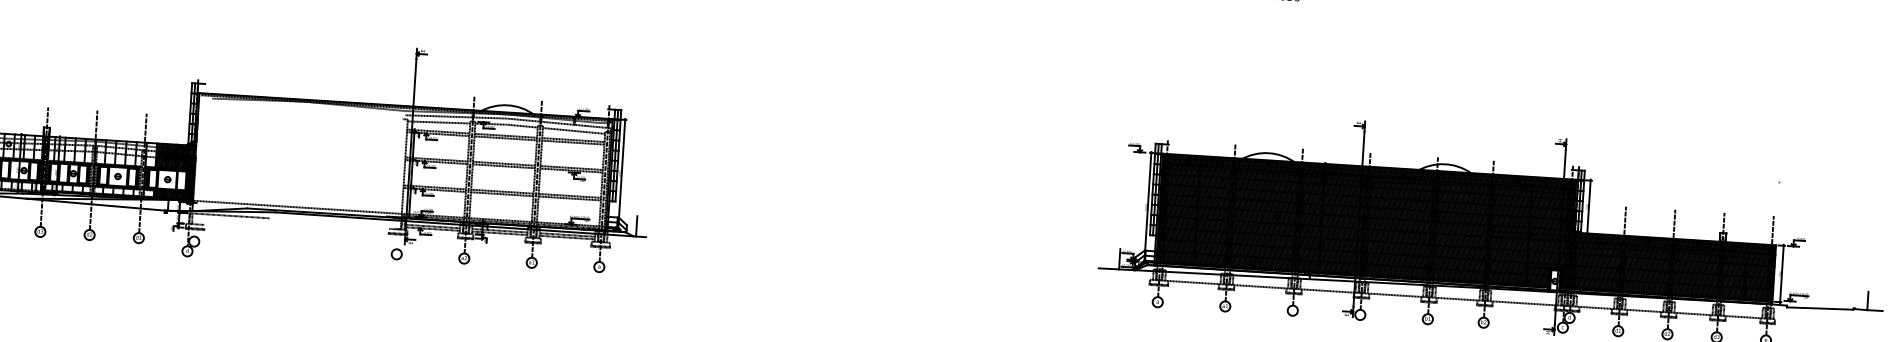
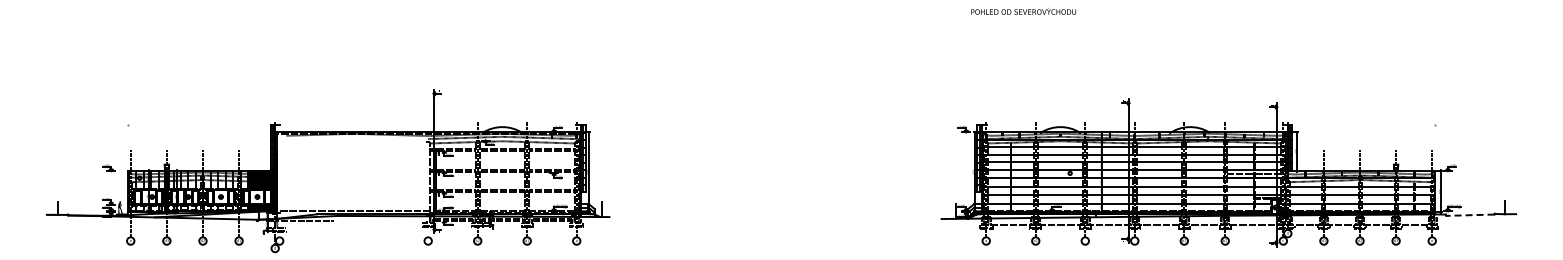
hatch: (1468, 227) -> (1209, 172), removed
line: (1818, 308) -> (1469, 215), solid -> dashed

